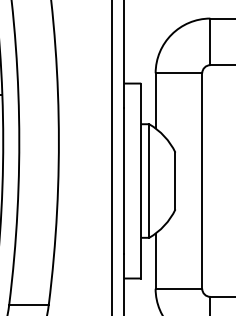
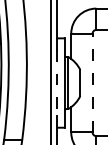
line: (202, 179) -> (92, 82), solid -> dashed
line: (123, 182) -> (56, 83), solid -> dashed

